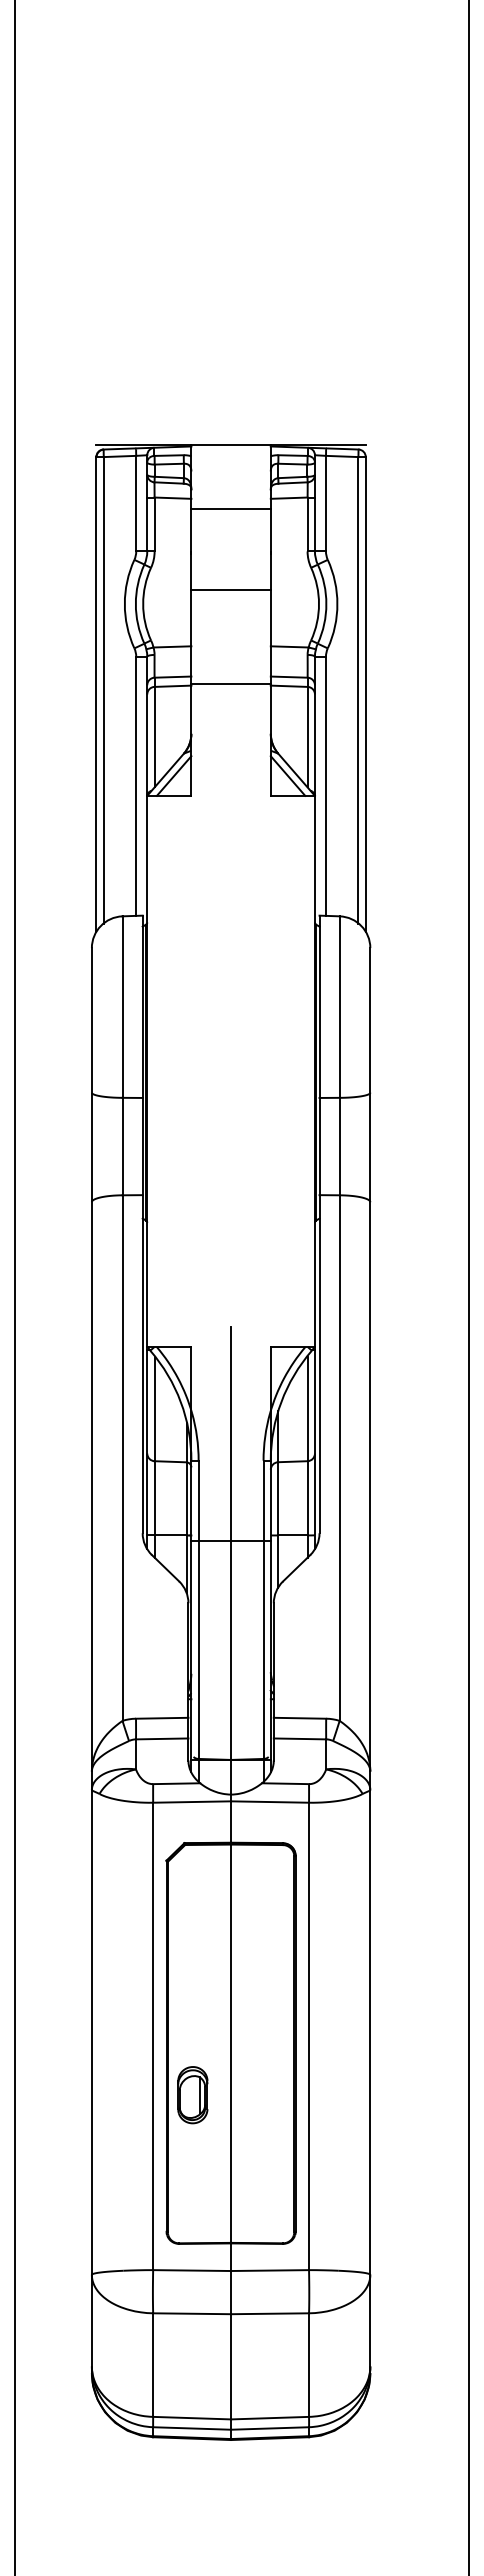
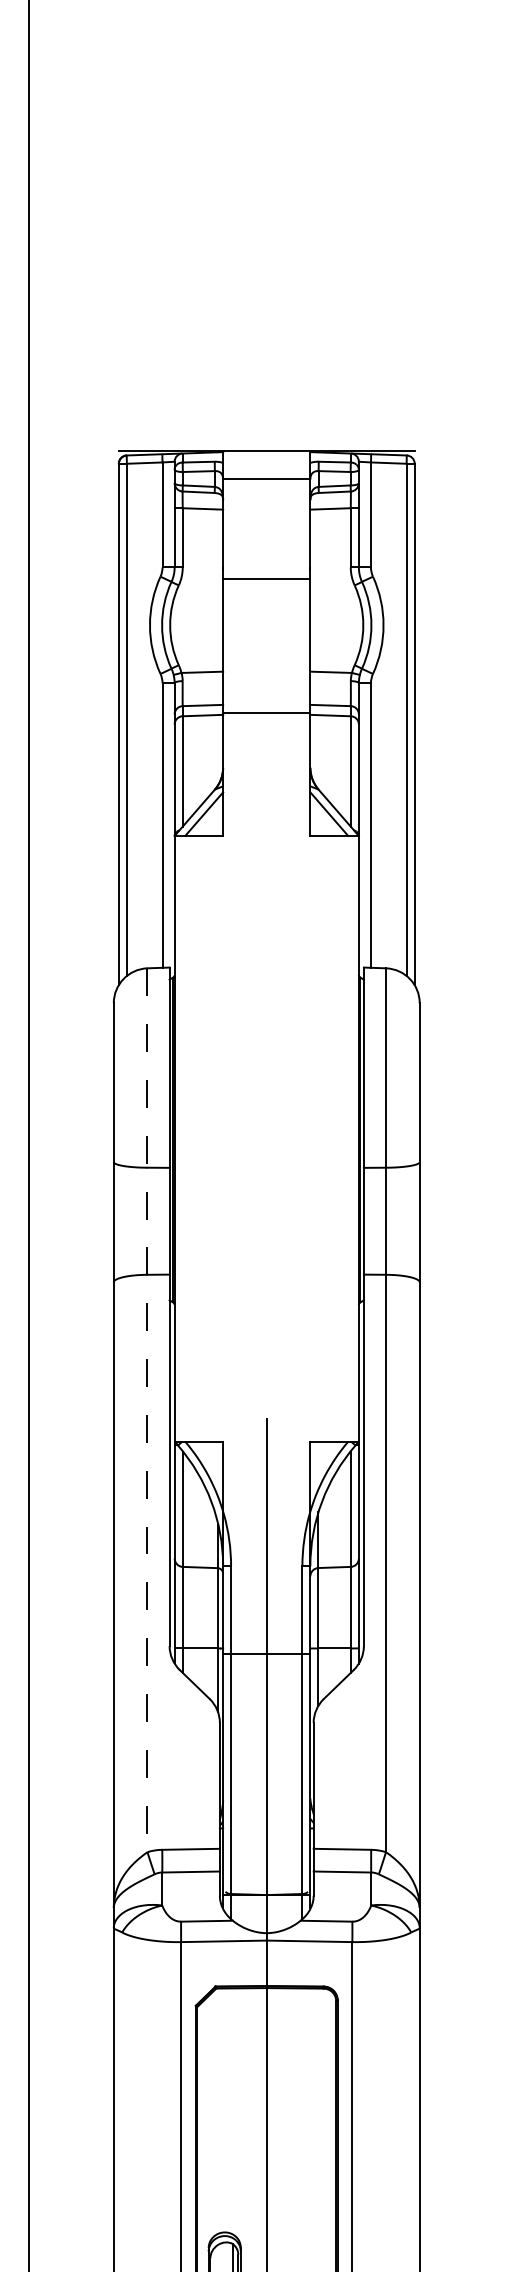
line: (230, 508) -> (266, 478), moved
line: (230, 589) -> (266, 578), moved
line: (122, 1319) -> (147, 1411), solid -> dashed

